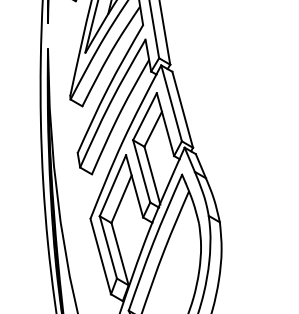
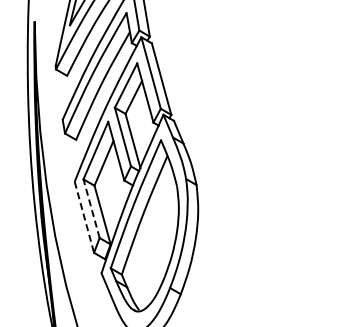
line: (108, 247) -> (91, 208), solid -> dashed
line: (100, 256) -> (84, 217), solid -> dashed

